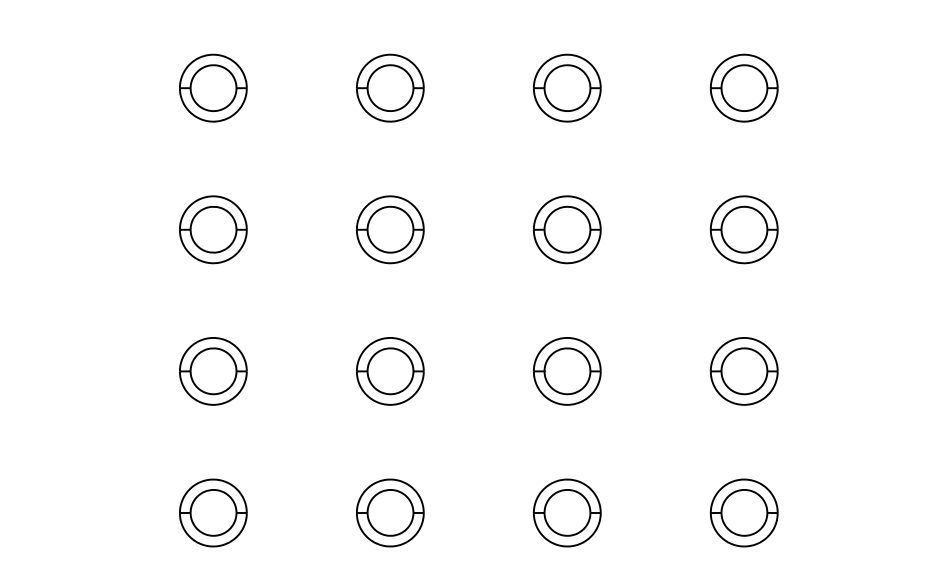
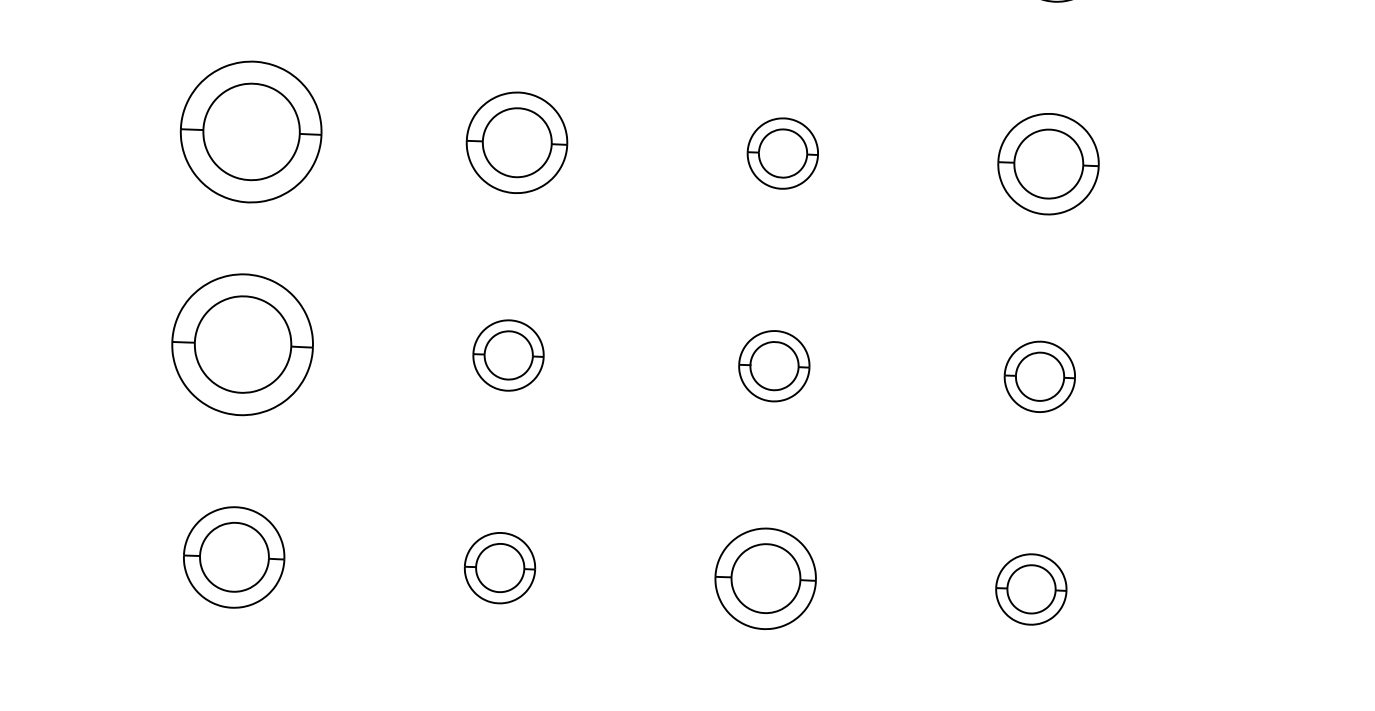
part: (213, 229) -> (251, 131), size x1.4
part: (567, 229) -> (783, 153), size x0.7
part: (213, 371) -> (242, 344), size x1.4
part: (390, 371) -> (508, 355), size x0.7
part: (567, 371) -> (774, 366), size x0.7
part: (743, 371) -> (1038, 376), size x0.7
part: (390, 512) -> (500, 567), size x0.7
part: (743, 512) -> (1030, 588), size x0.7

